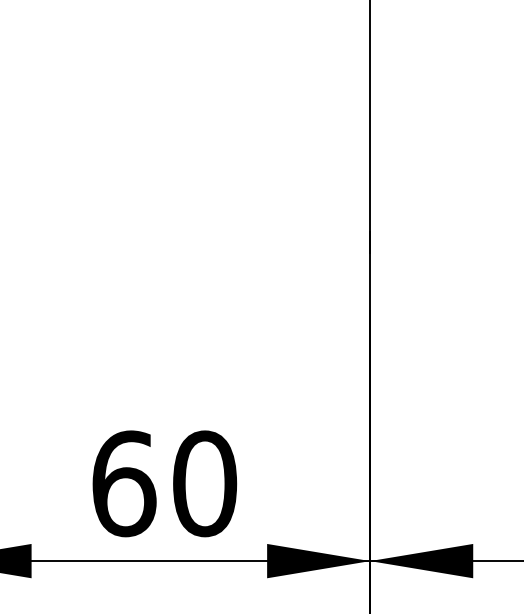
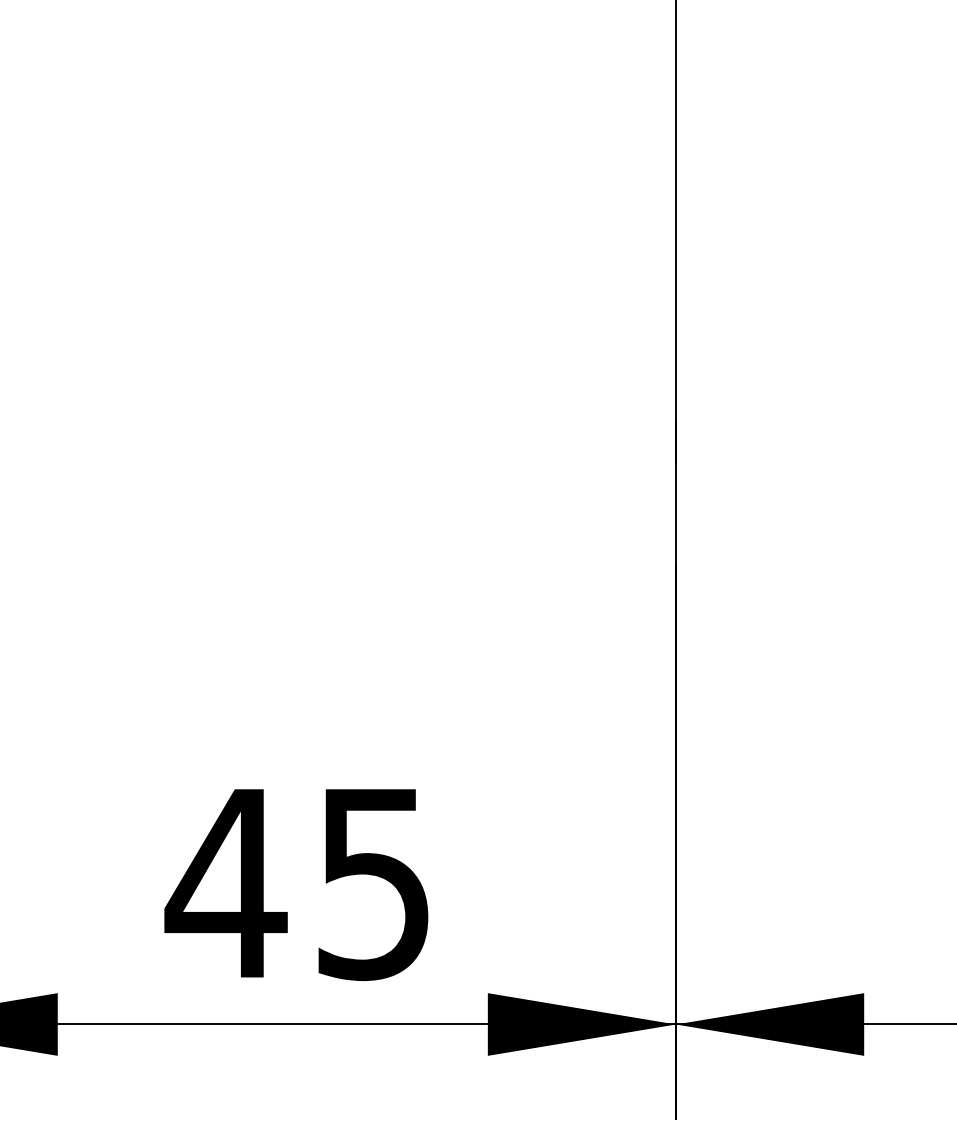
text: (163, 483) -> (298, 882), 60 -> 45

